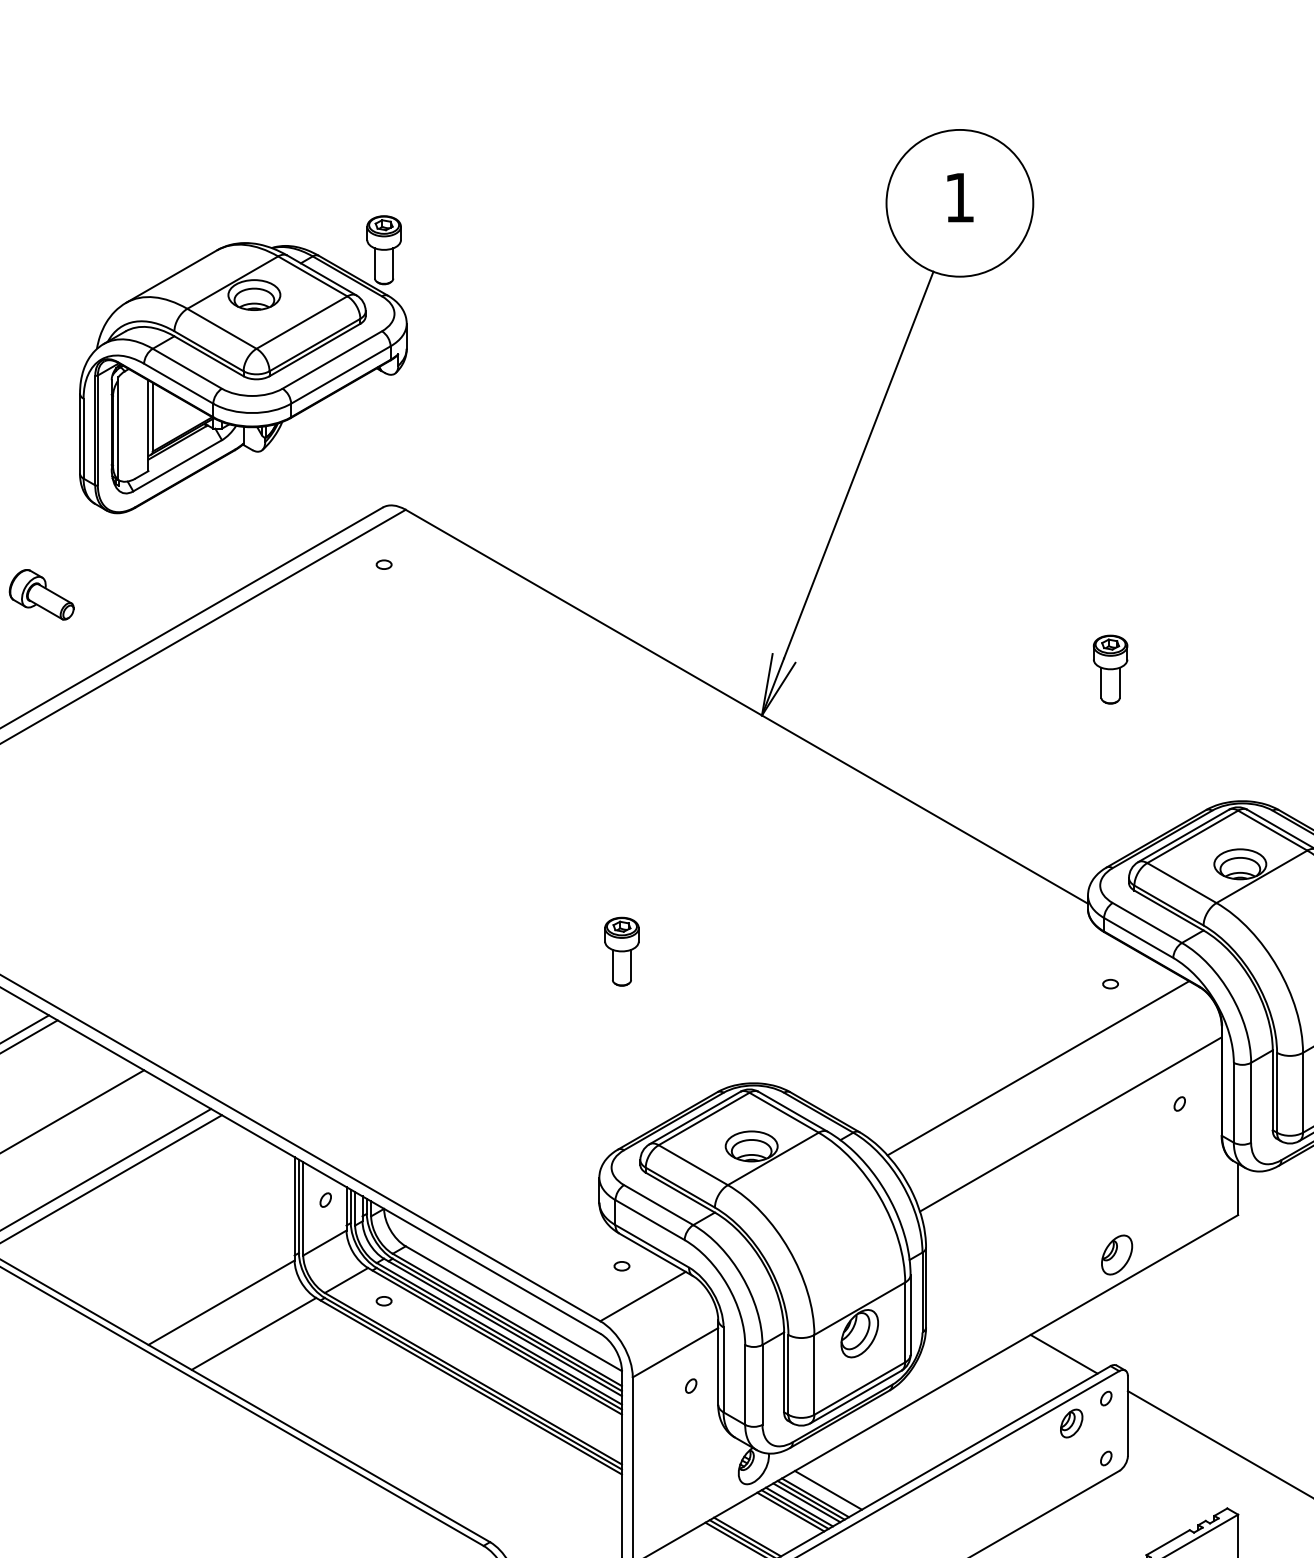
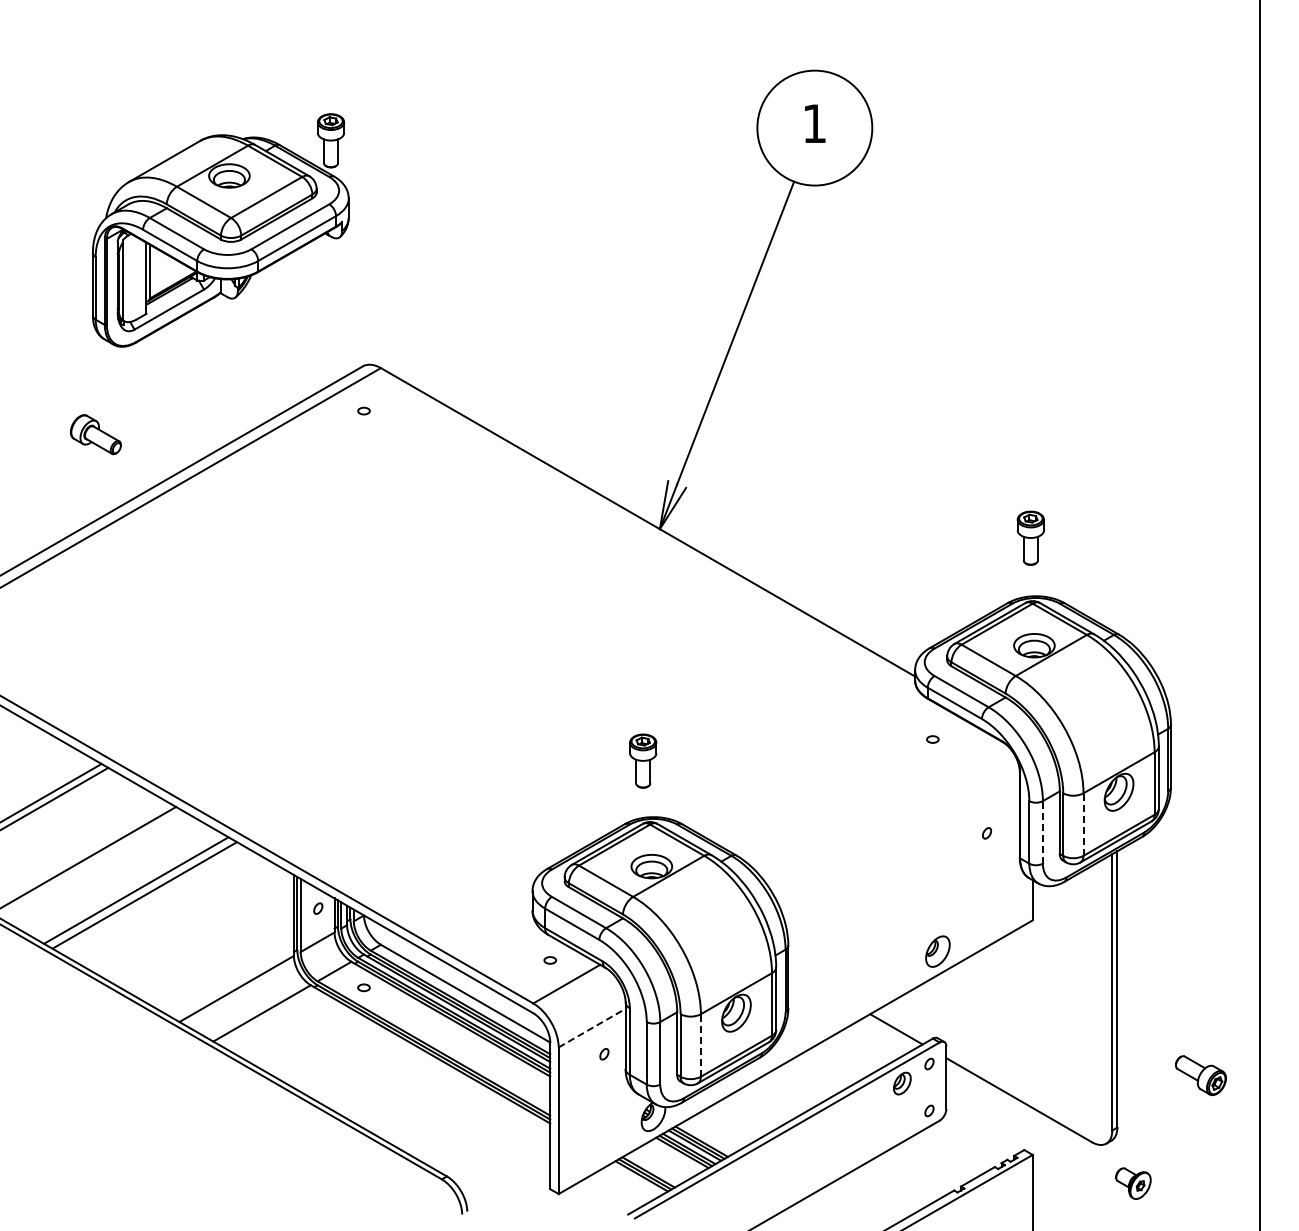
part: (243, 364) -> (220, 230), moved
part: (1110, 668) -> (1030, 537), moved
part: (622, 950) -> (643, 760), moved
line: (1038, 1068) -> (876, 805), removed
line: (1302, 1092) -> (1083, 824), solid -> dashed
line: (1250, 1101) -> (1042, 831), solid -> dashed
line: (1070, 1124) -> (901, 849), removed
line: (675, 1353) -> (592, 1028), solid -> dashed
line: (813, 1373) -> (700, 1044), solid -> dashed
line: (827, 1489) -> (711, 1135), removed

